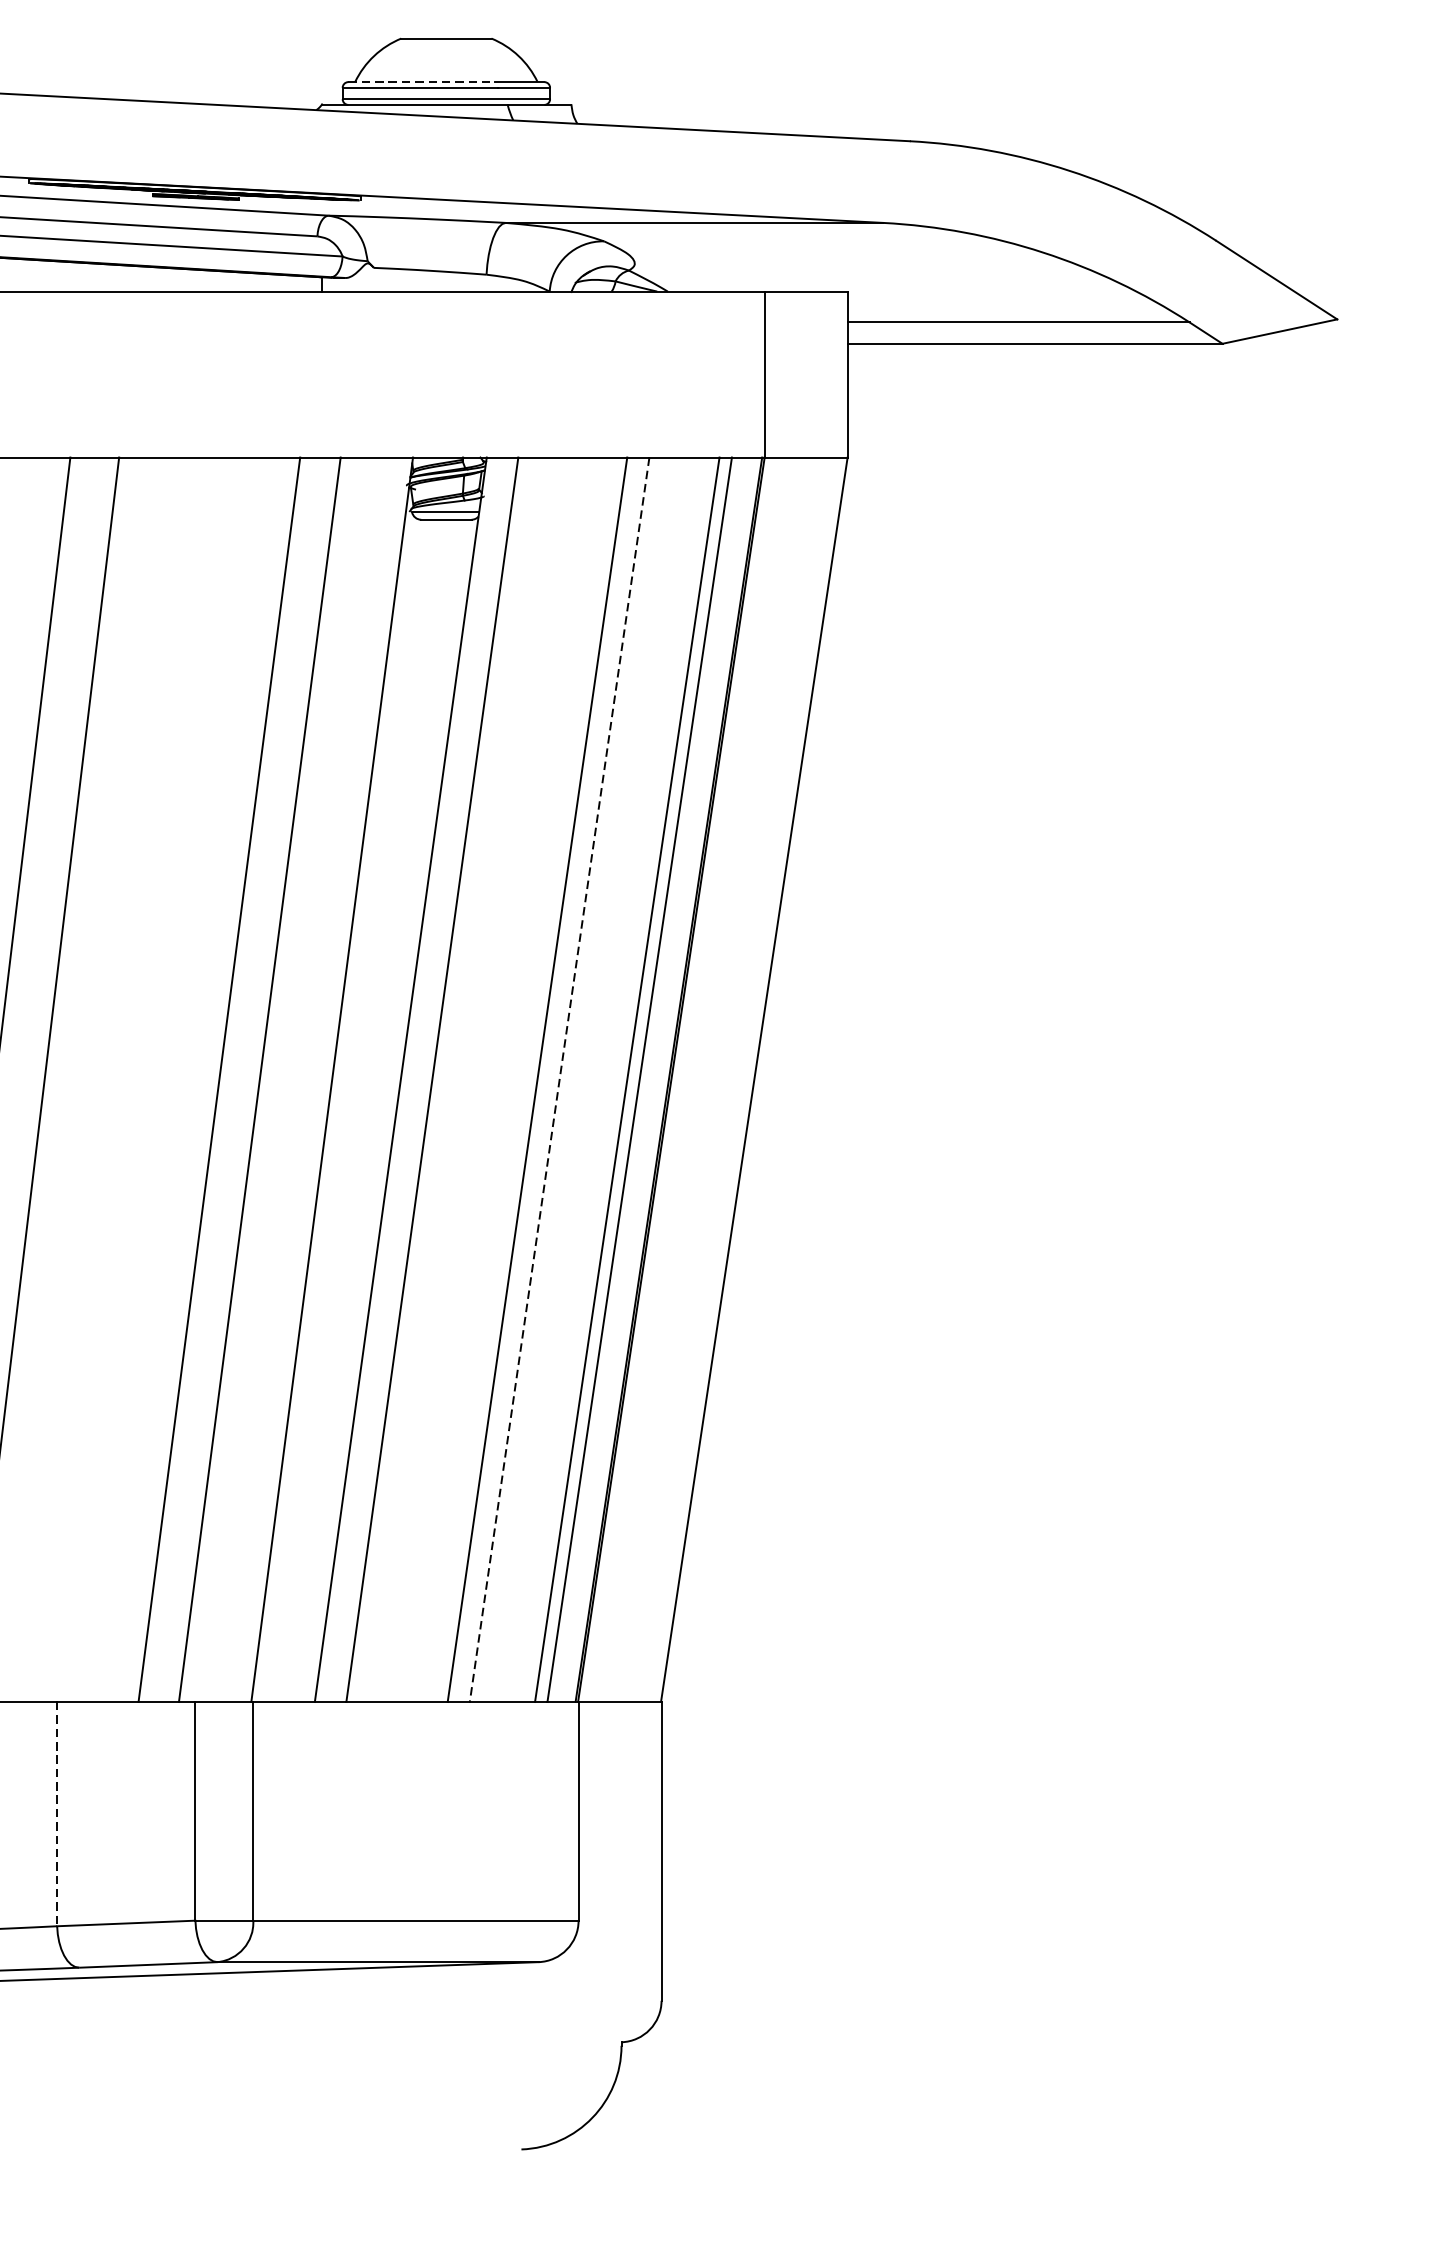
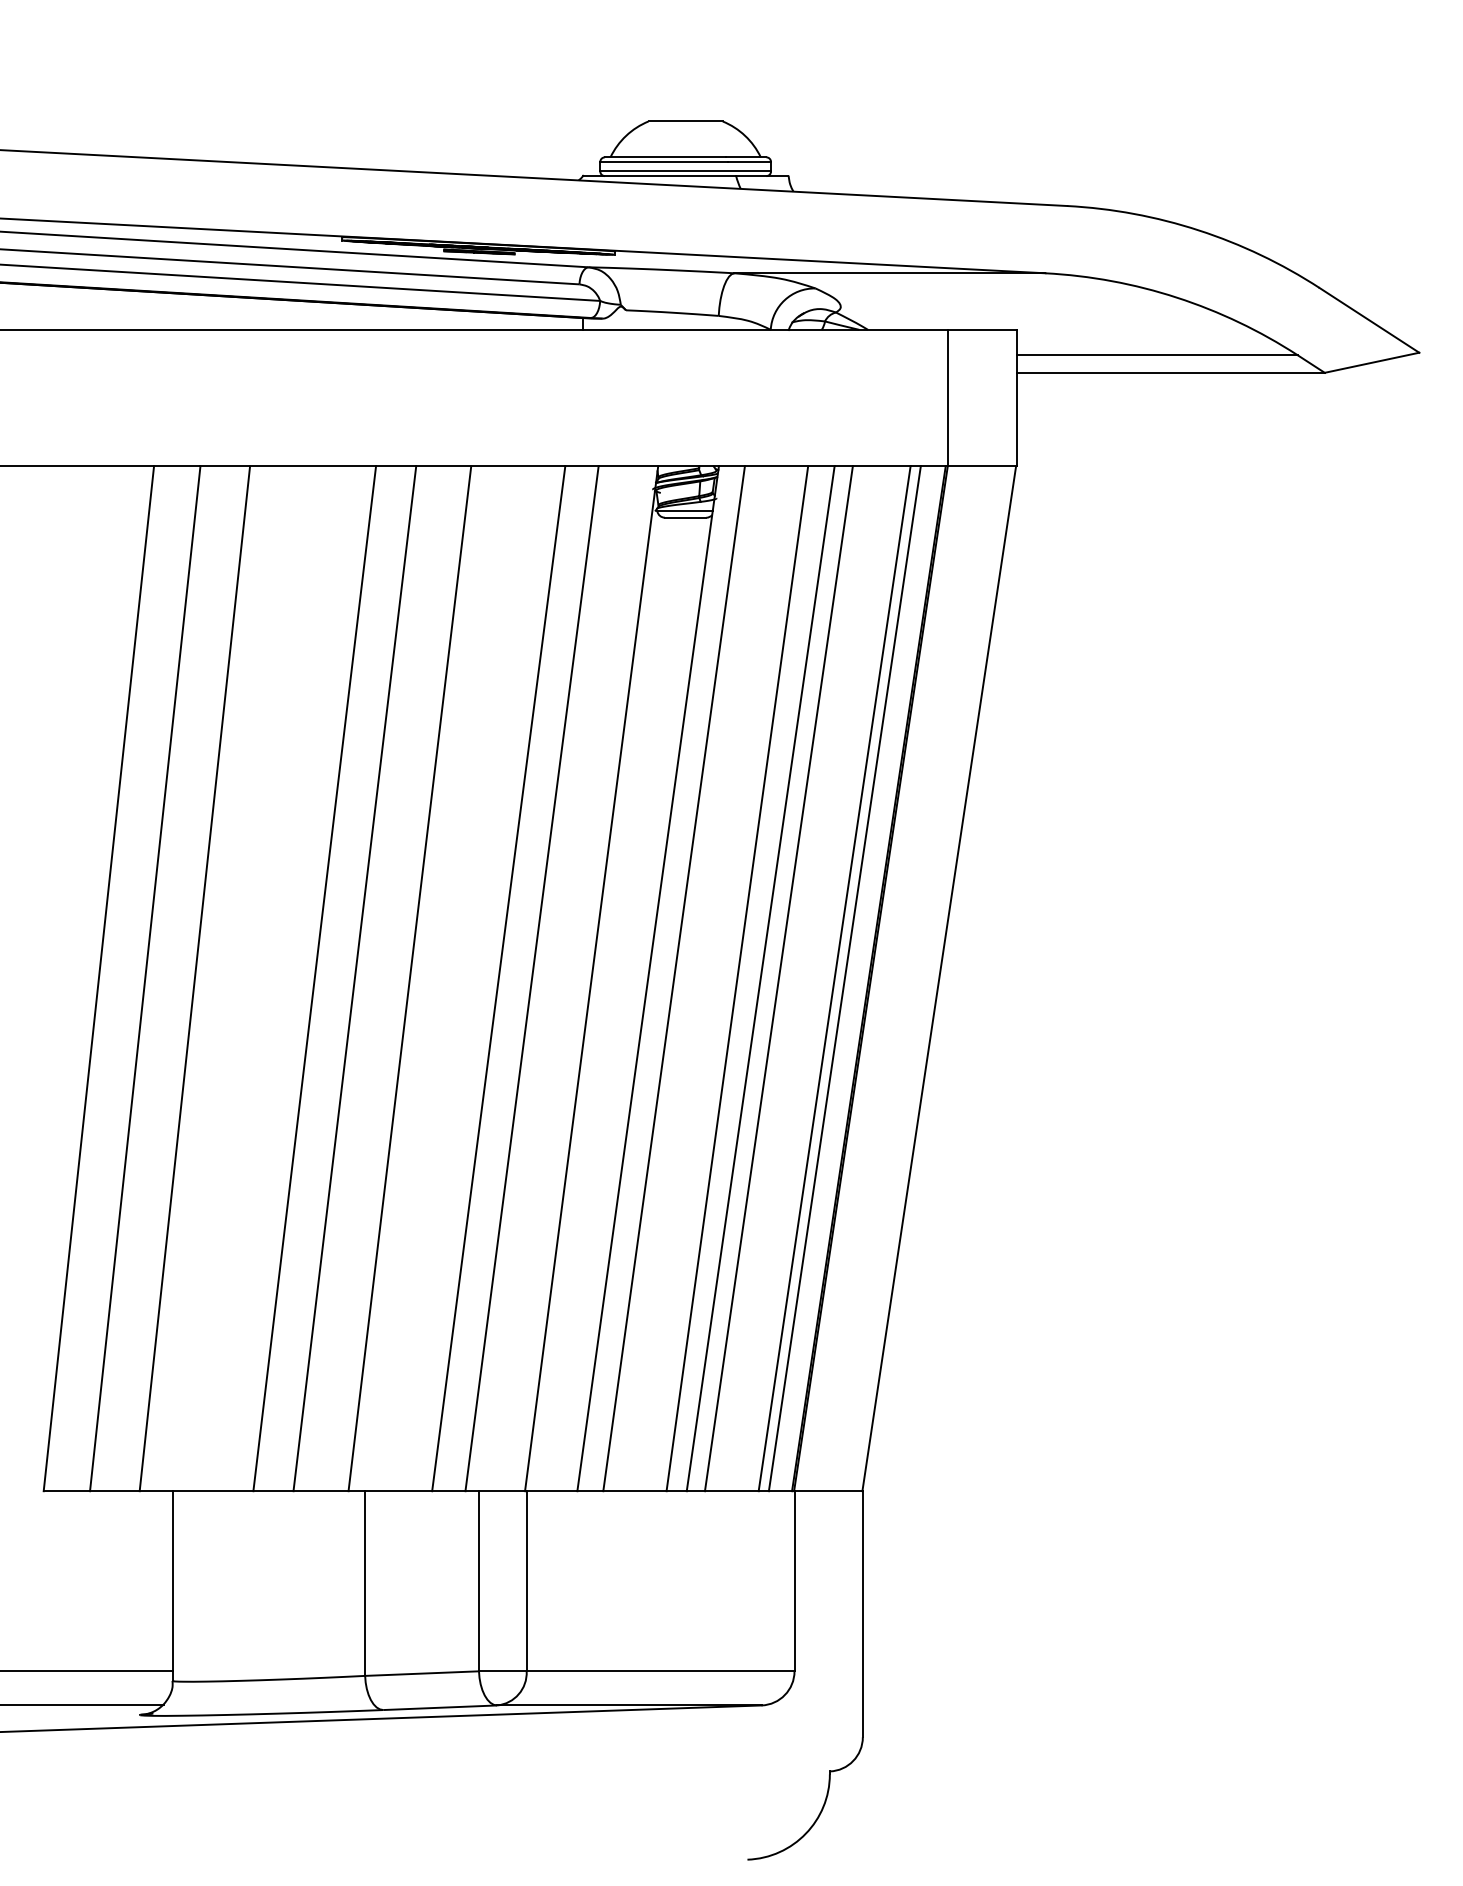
line: (421, 82) -> (665, 157), dashed -> solid
line: (111, 1079) -> (409, 978), added
line: (509, 1079) -> (737, 978), added
line: (559, 1079) -> (778, 978), dashed -> solid
line: (57, 1815) -> (365, 1584), dashed -> solid

